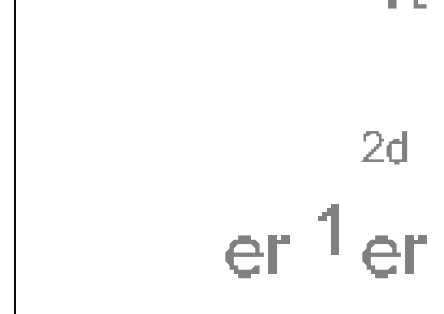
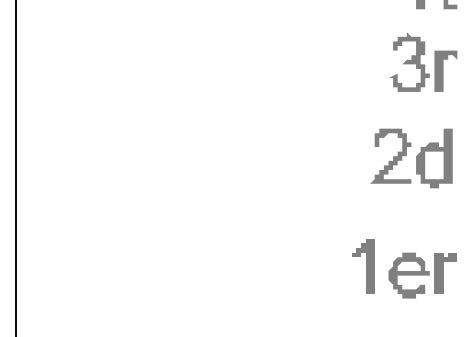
part: (394, 57) -> (423, 61), added
part: (384, 147) -> (412, 158), size x1.67
part: (328, 229) -> (362, 266), moved
part: (257, 256) -> (276, 275), removed

